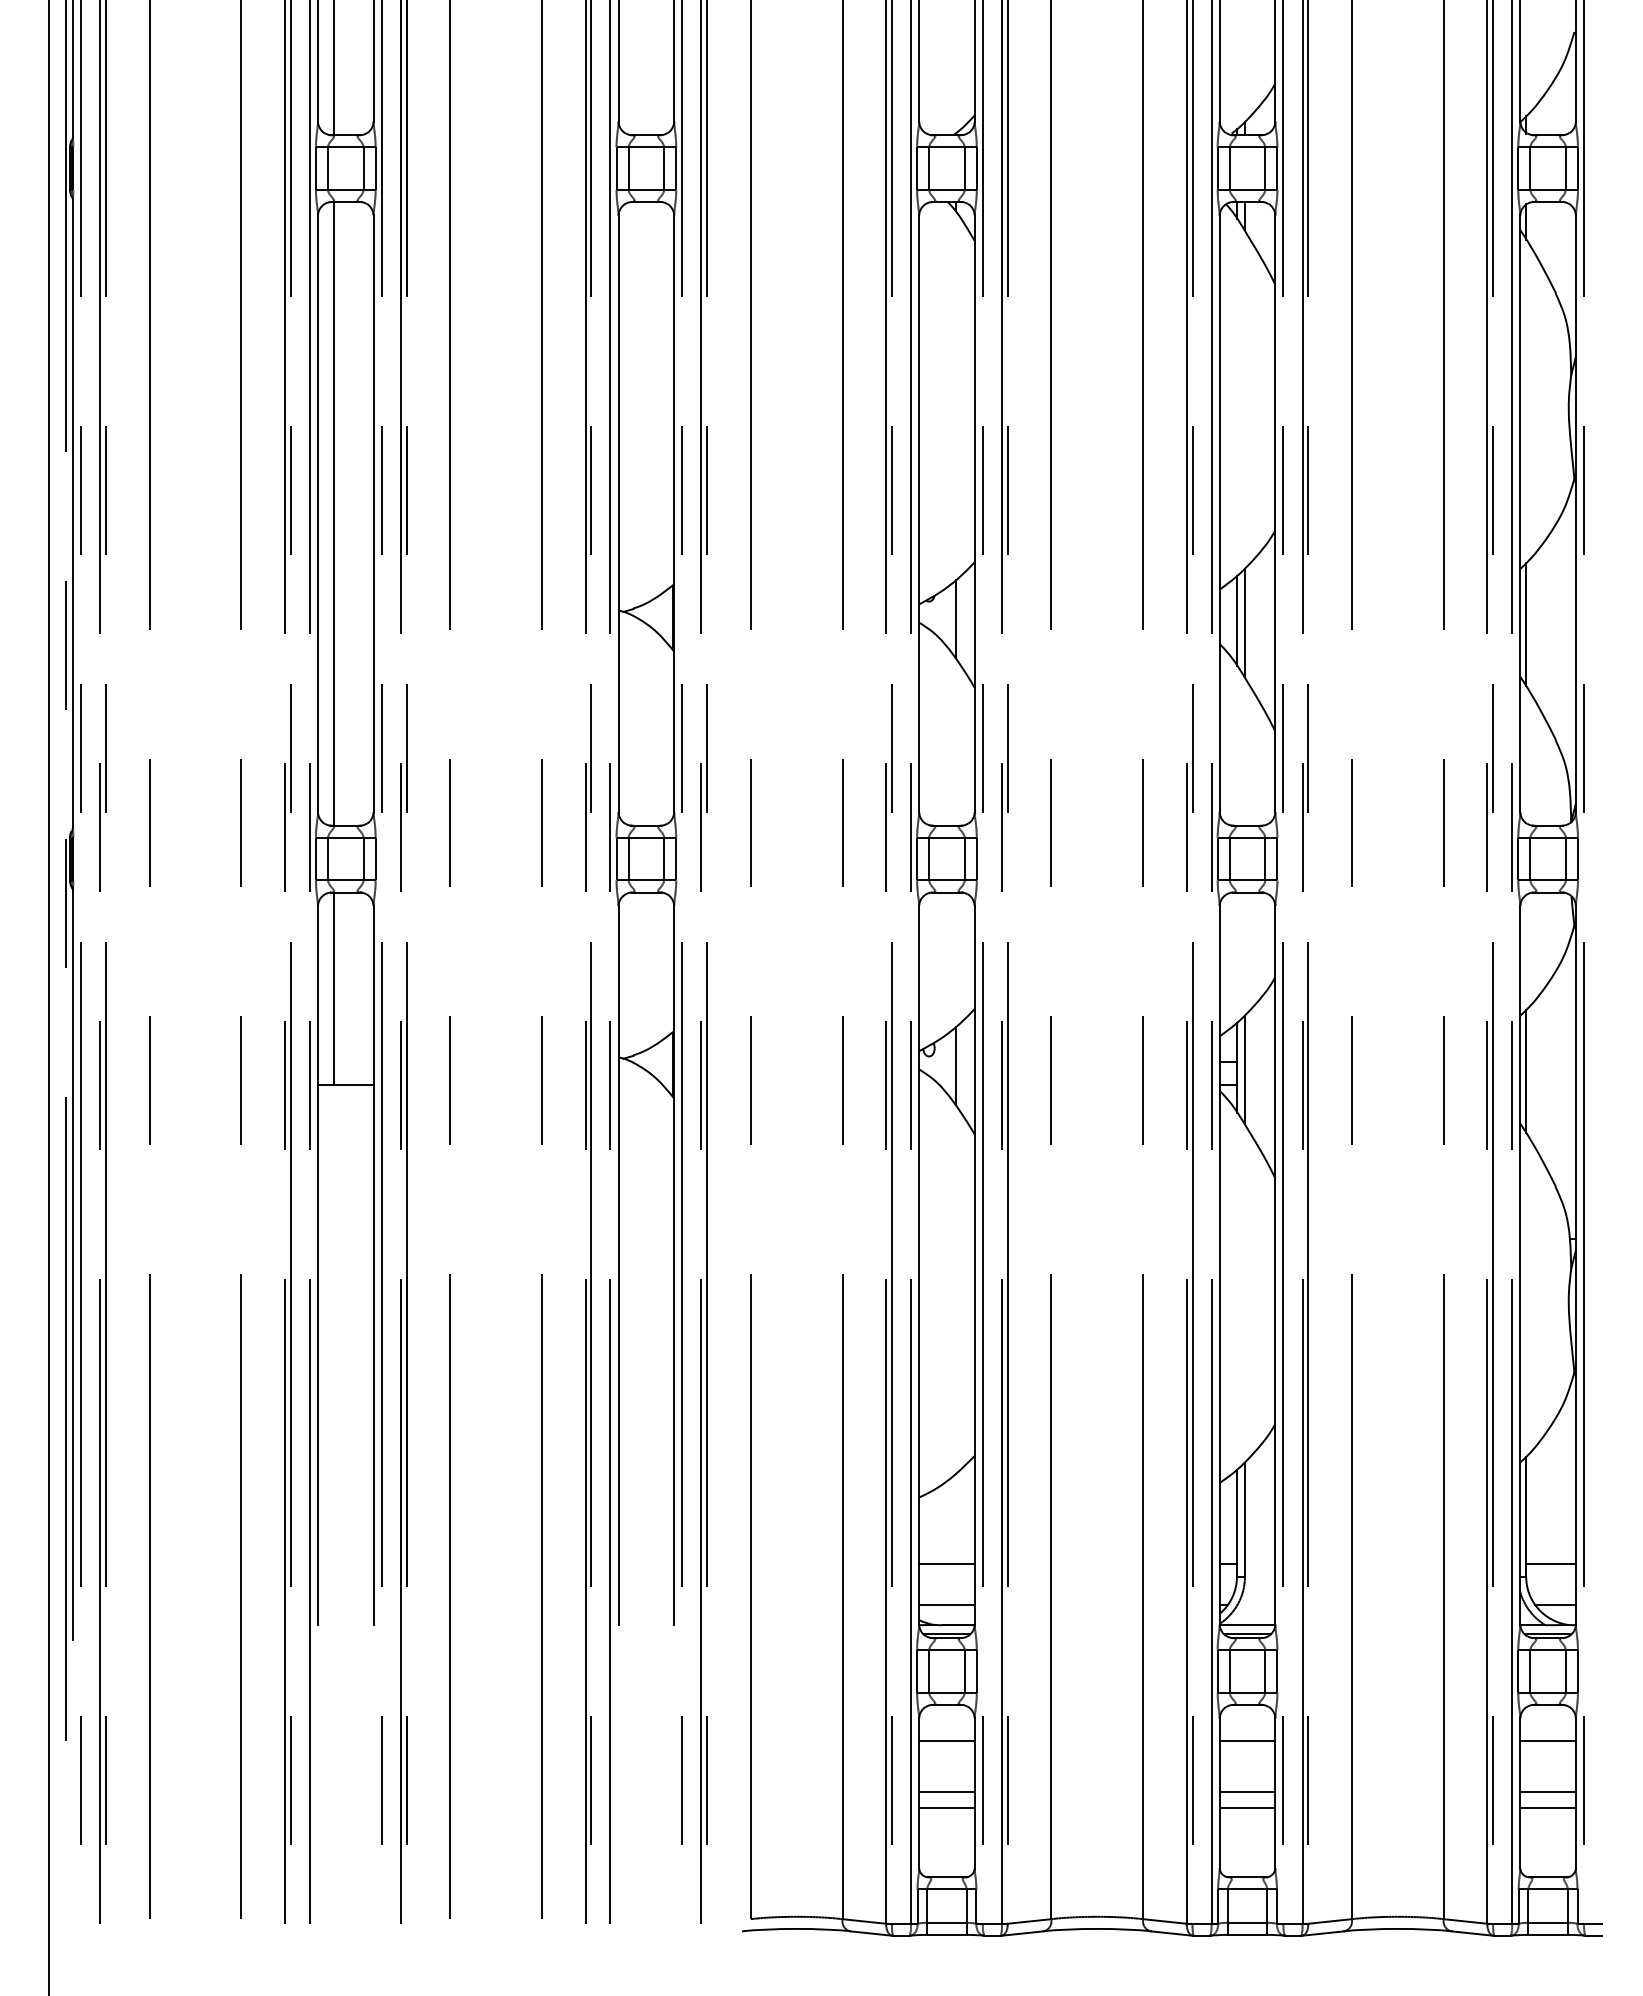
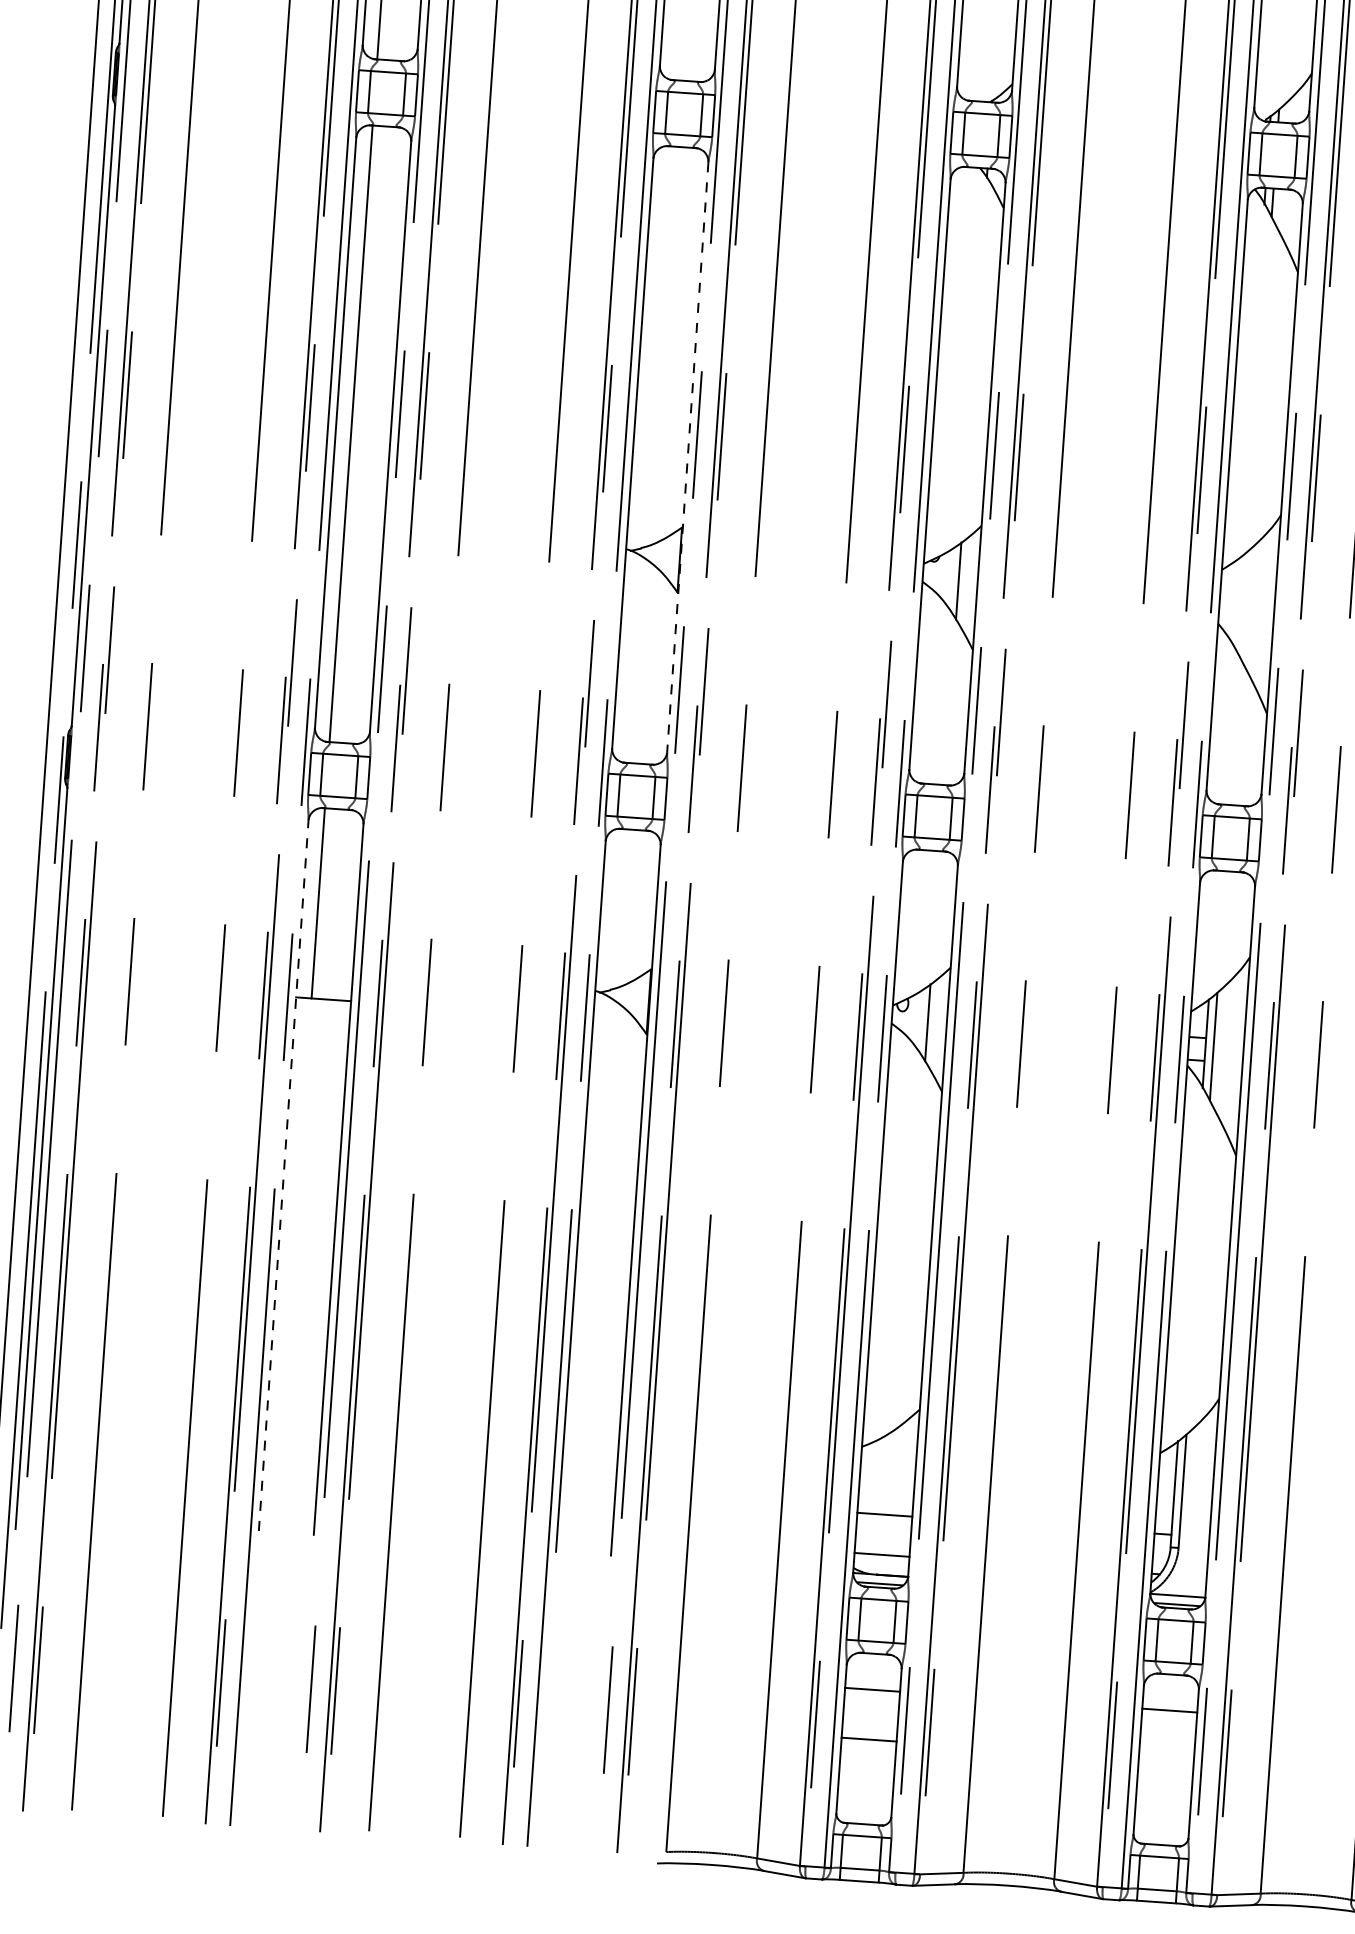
line: (674, 514) -> (688, 458), solid -> dashed
line: (1236, 620) -> (1236, 601), removed
line: (1244, 623) -> (1244, 605), removed
line: (318, 1264) -> (284, 1174), solid -> dashed
line: (1247, 1791) -> (1166, 1760), removed
line: (946, 1807) -> (867, 1755), removed
line: (1247, 1807) -> (1165, 1775), removed

